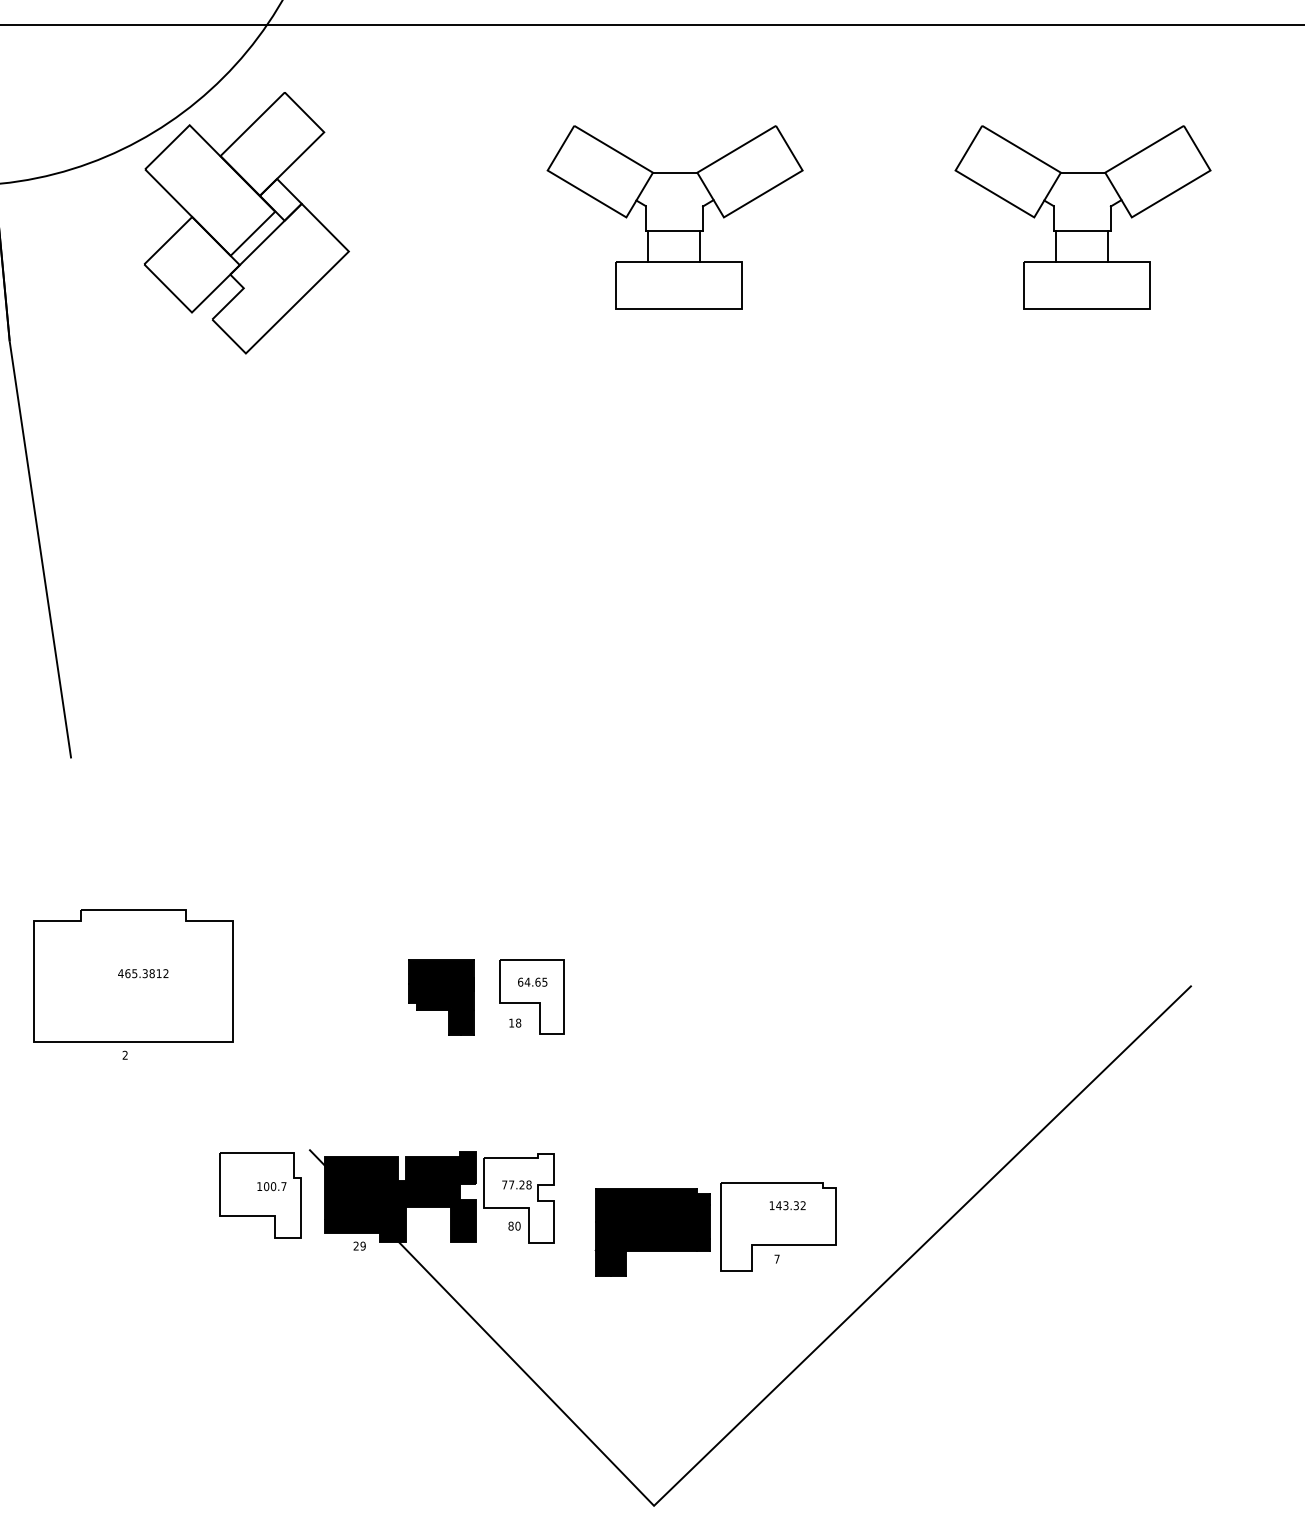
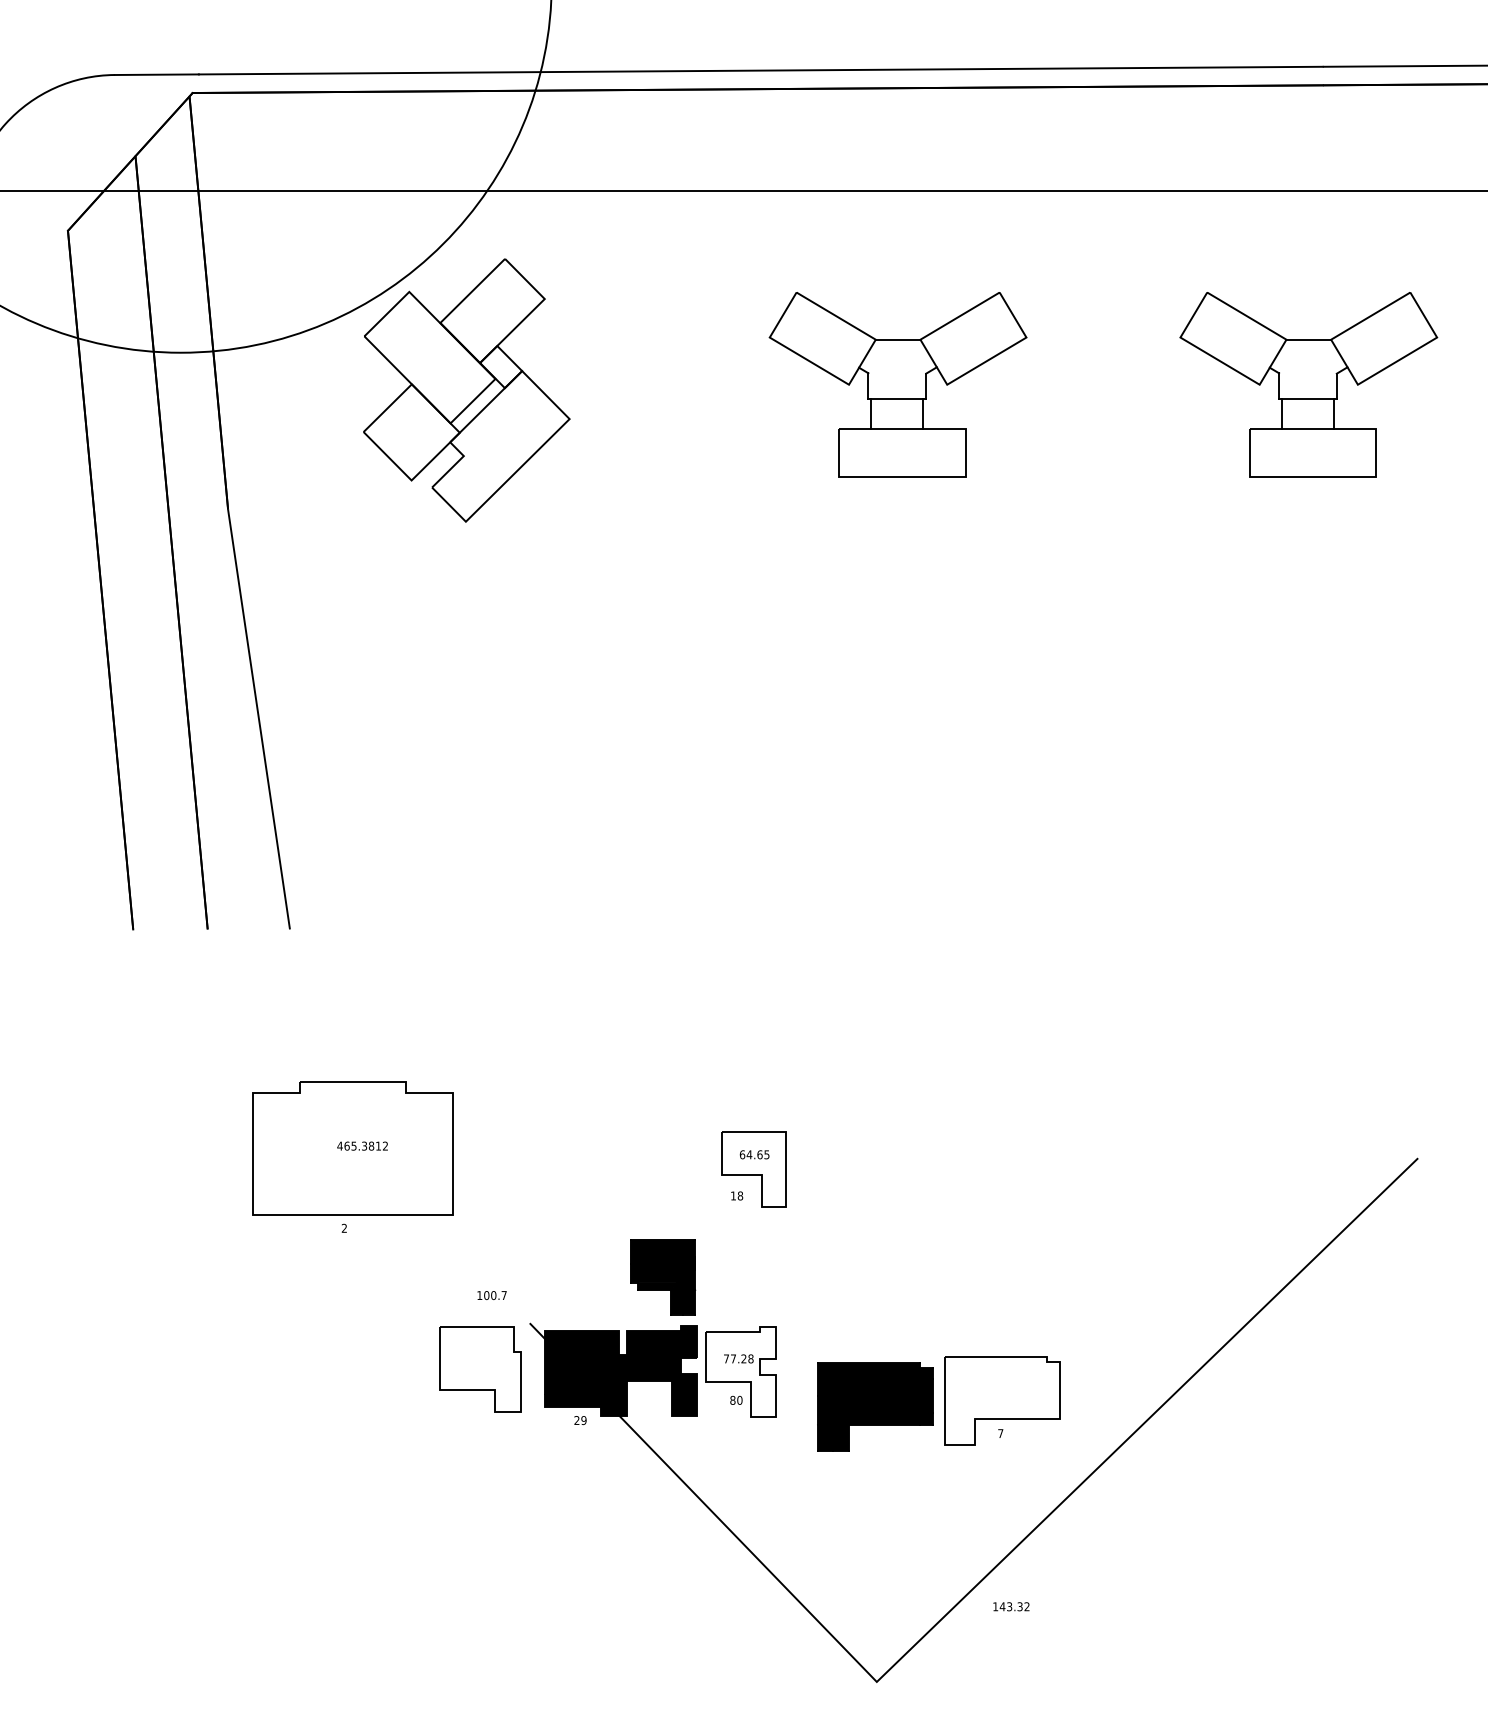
part: (442, 997) -> (663, 1277), moved
text: (271, 1186) -> (491, 1295), moved
text: (787, 1205) -> (1011, 1606), moved

